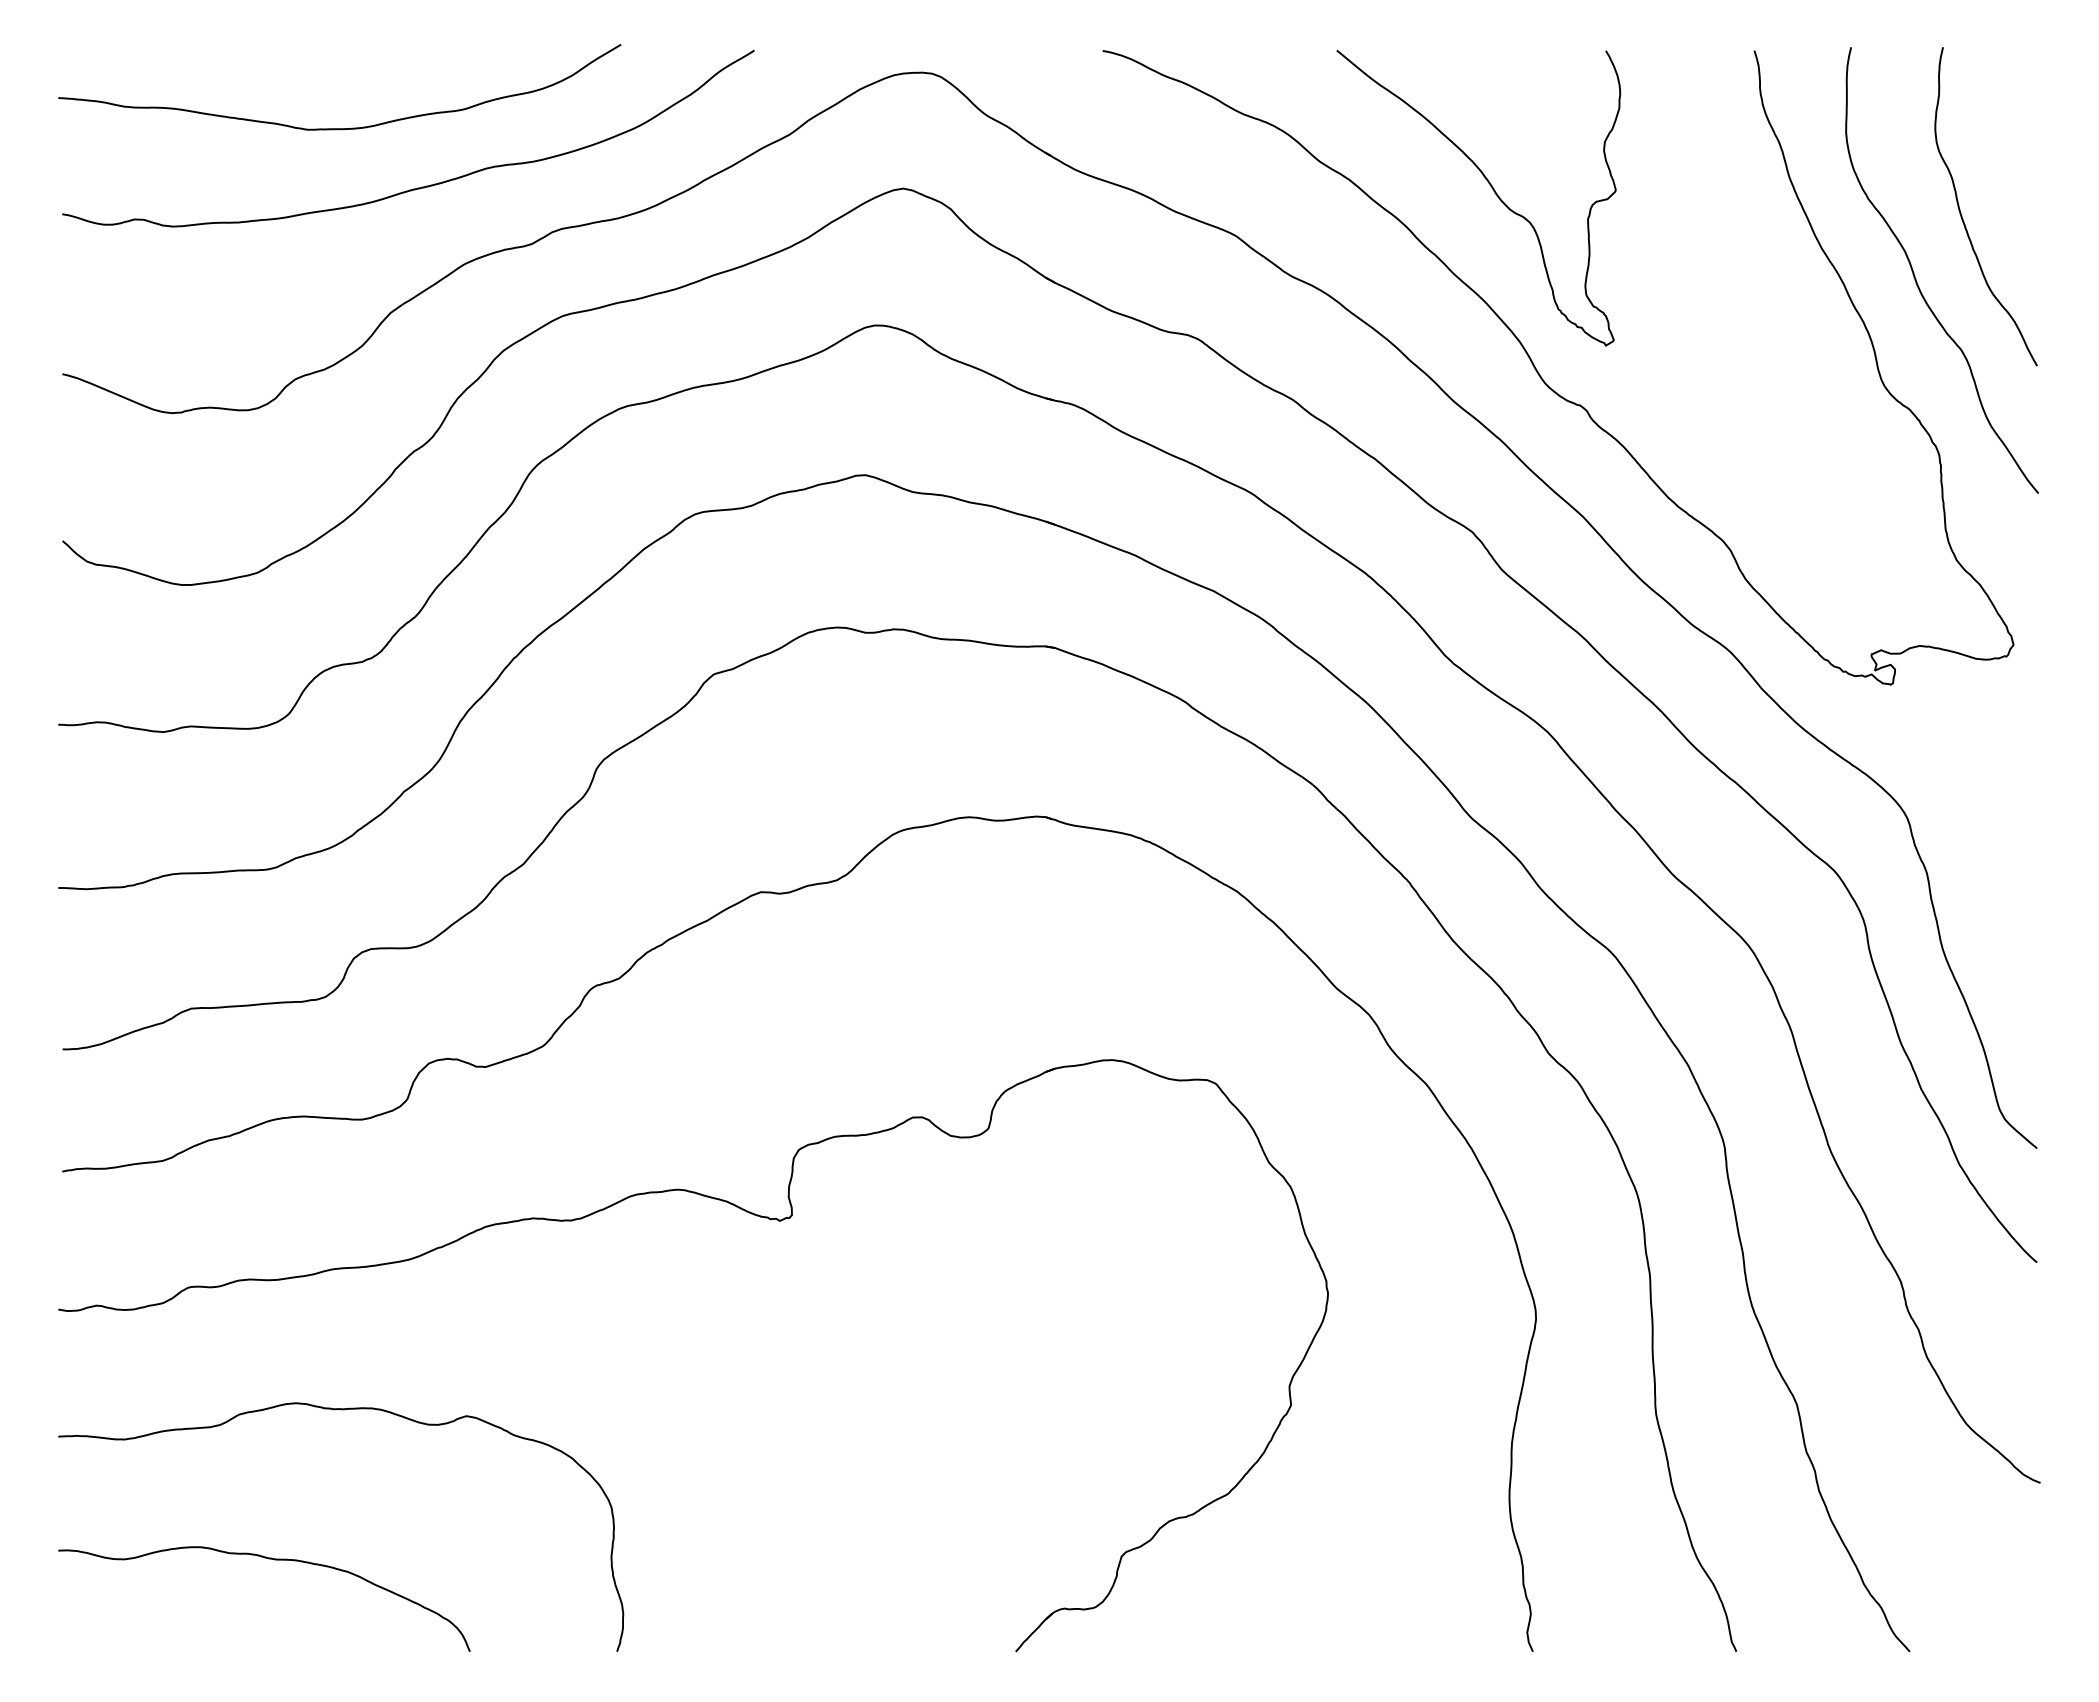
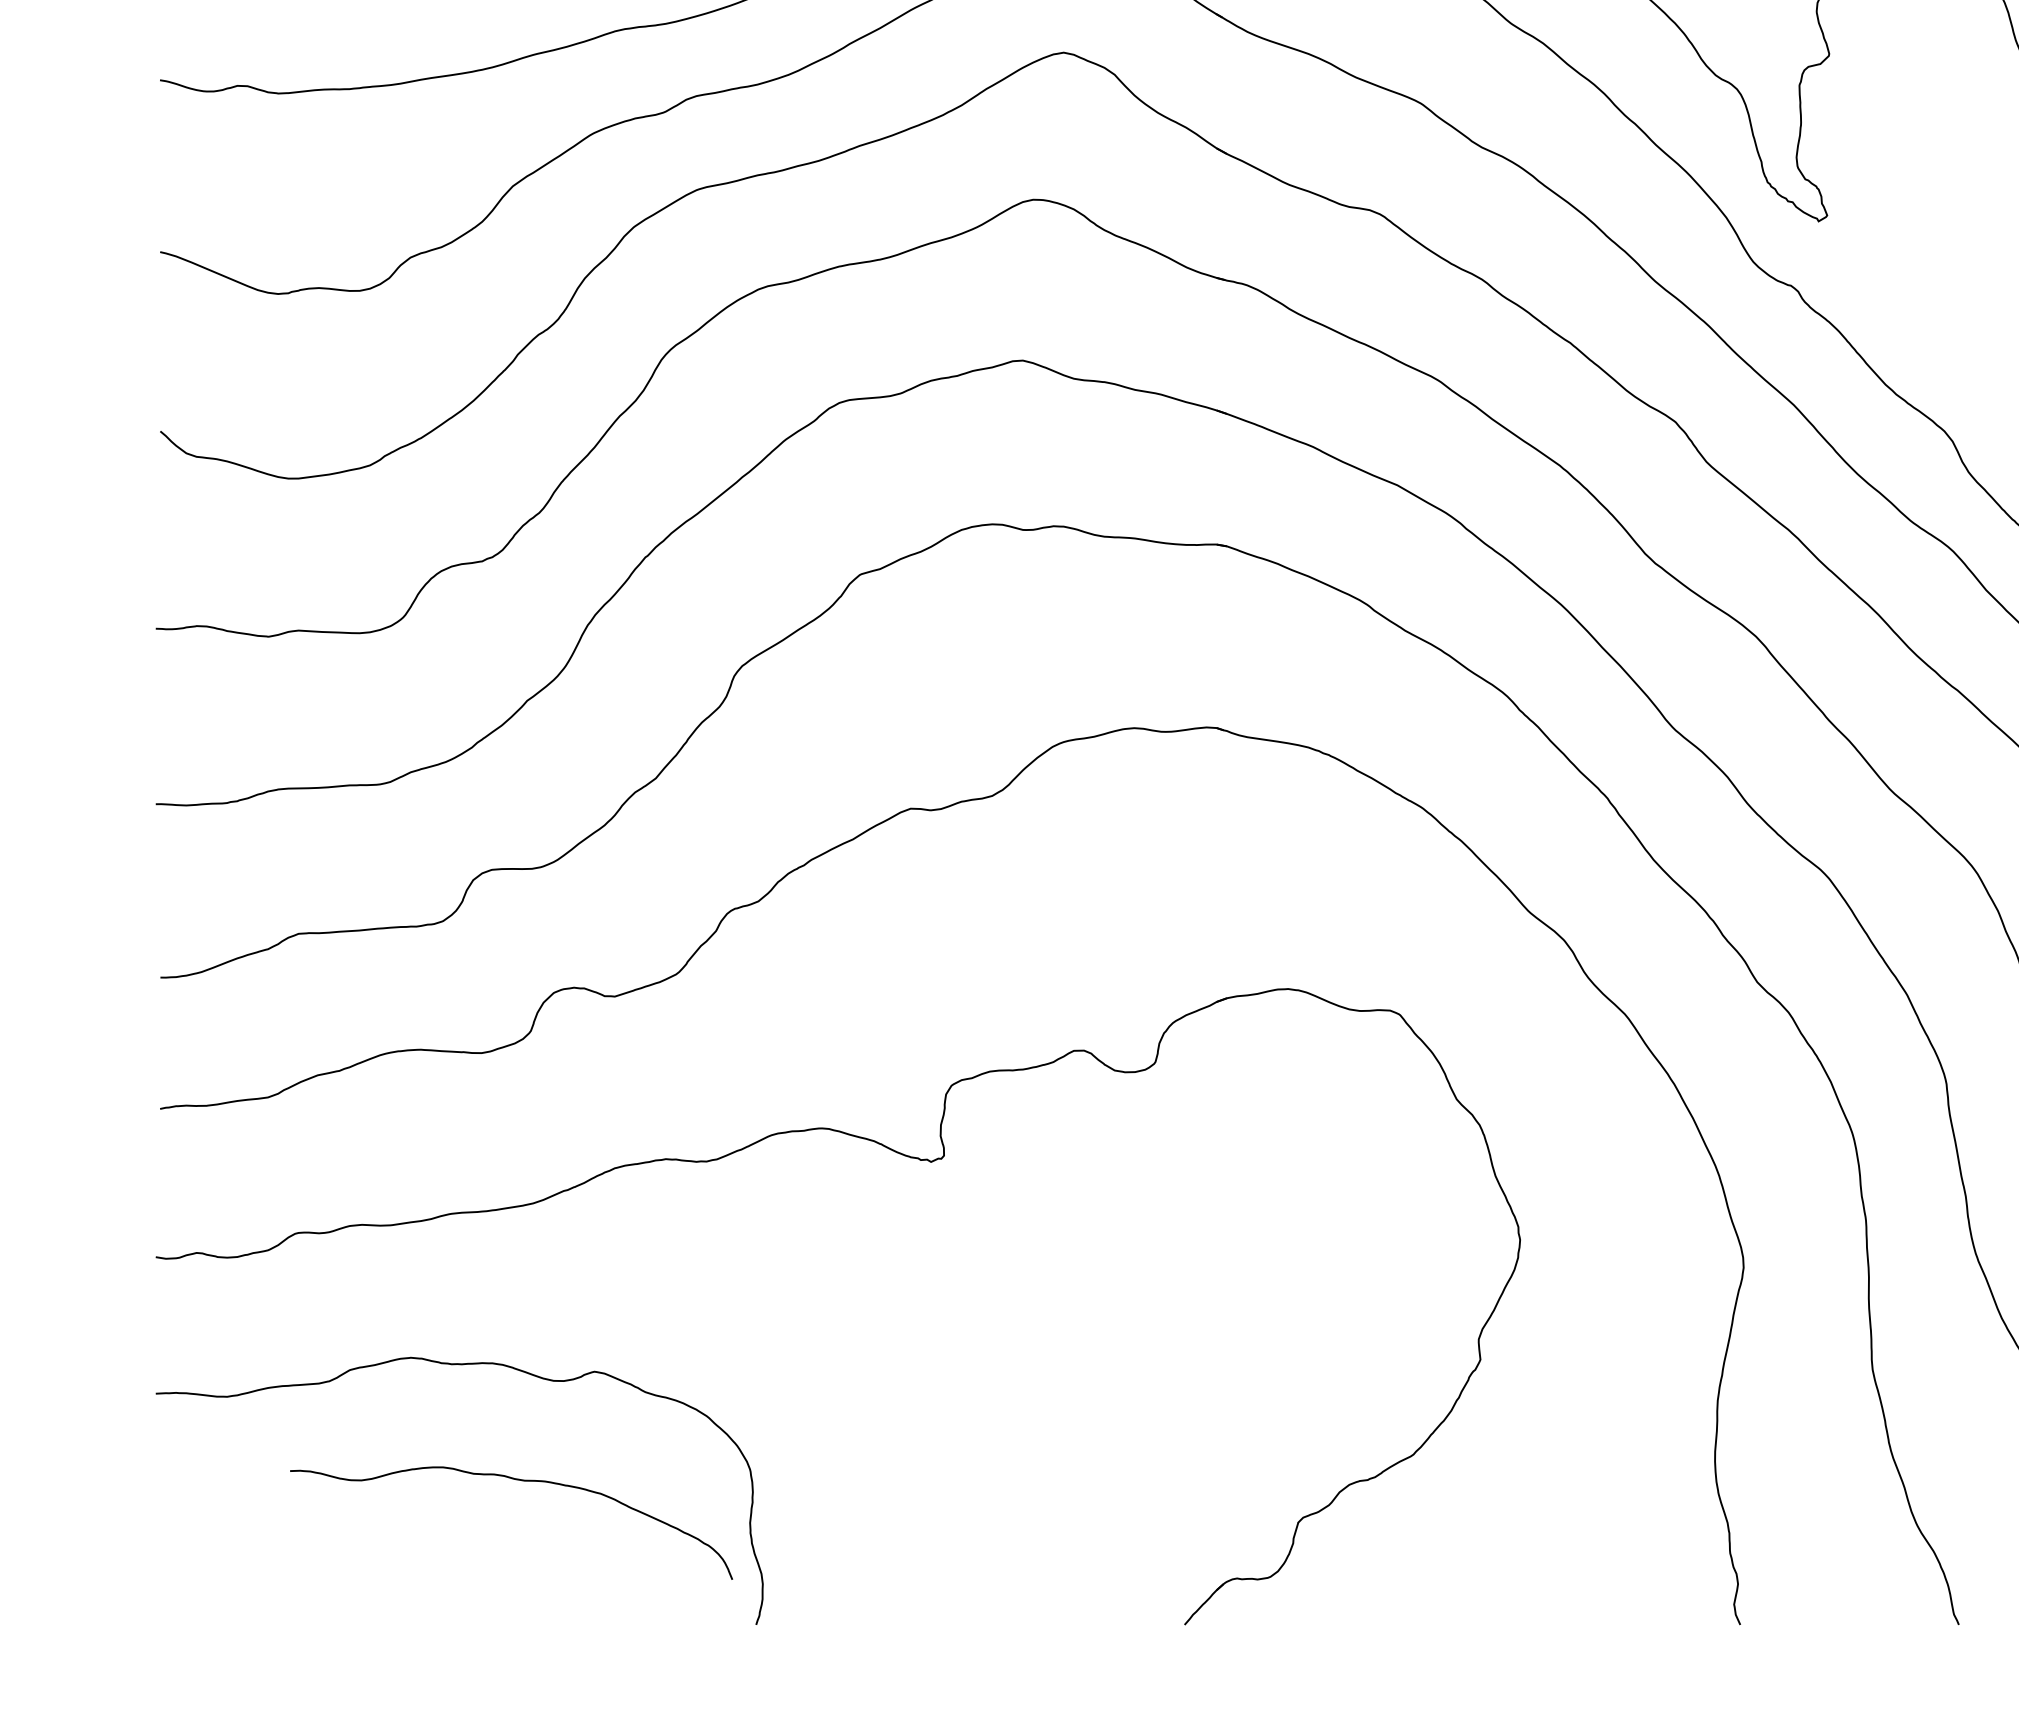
curve: (268, 1559) -> (515, 1480), moved

